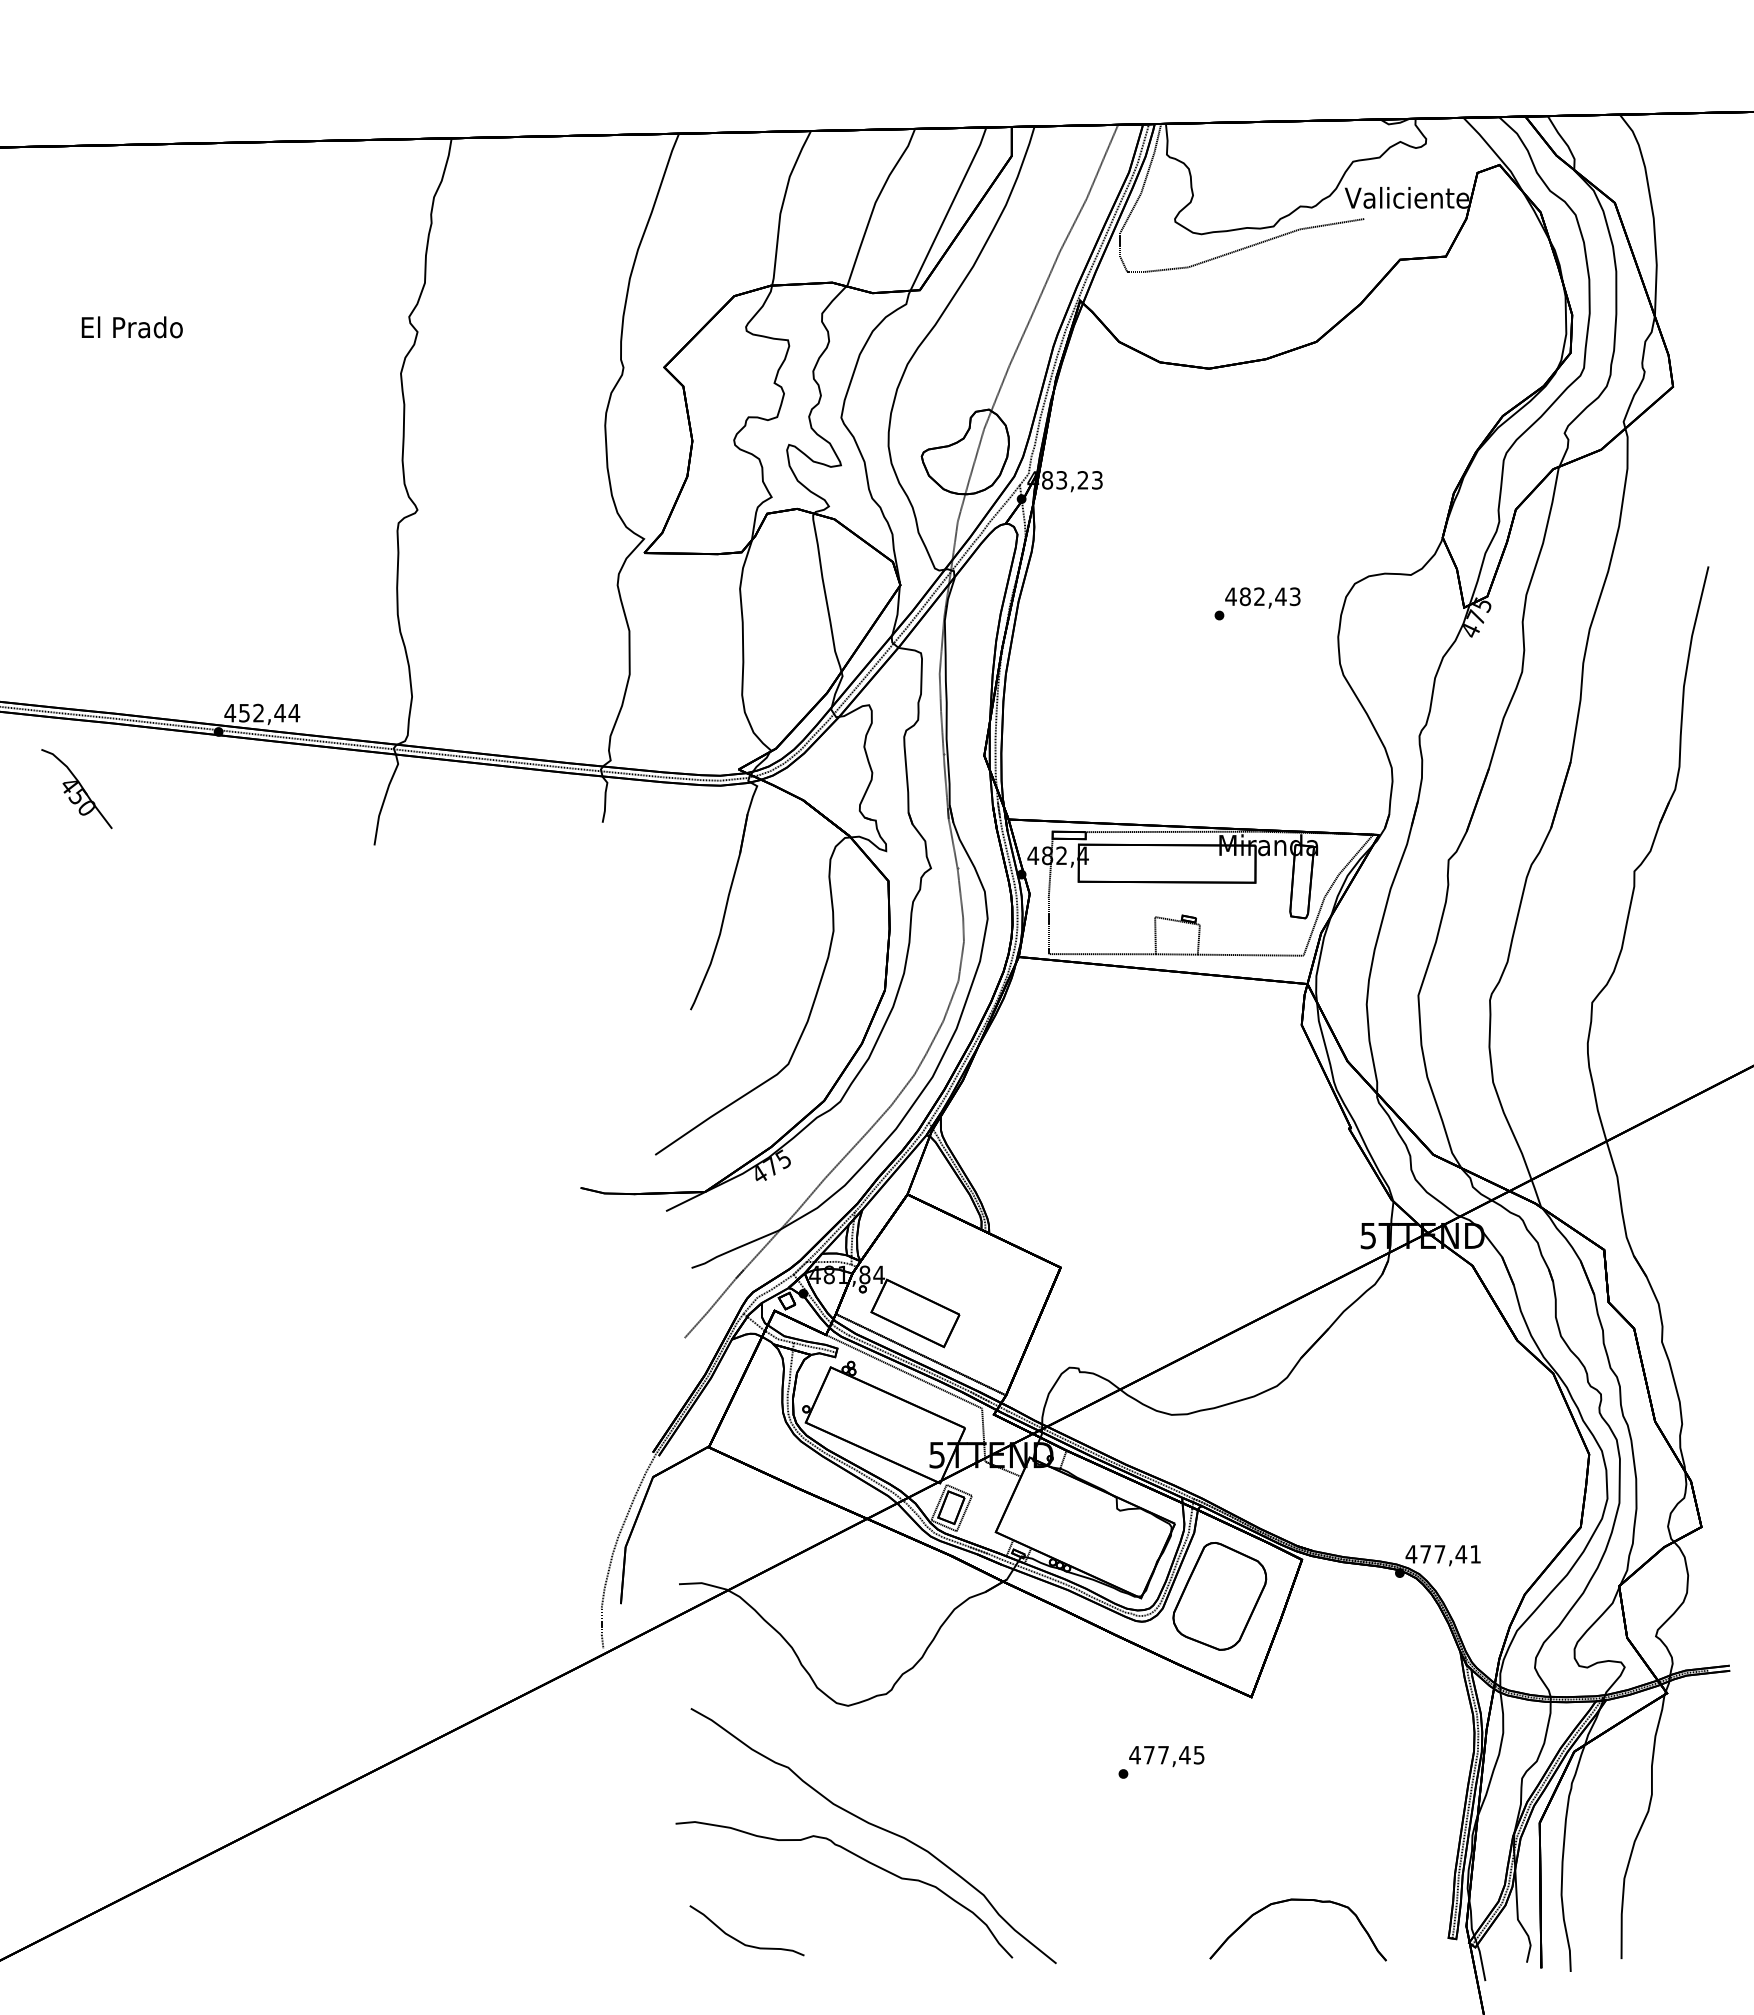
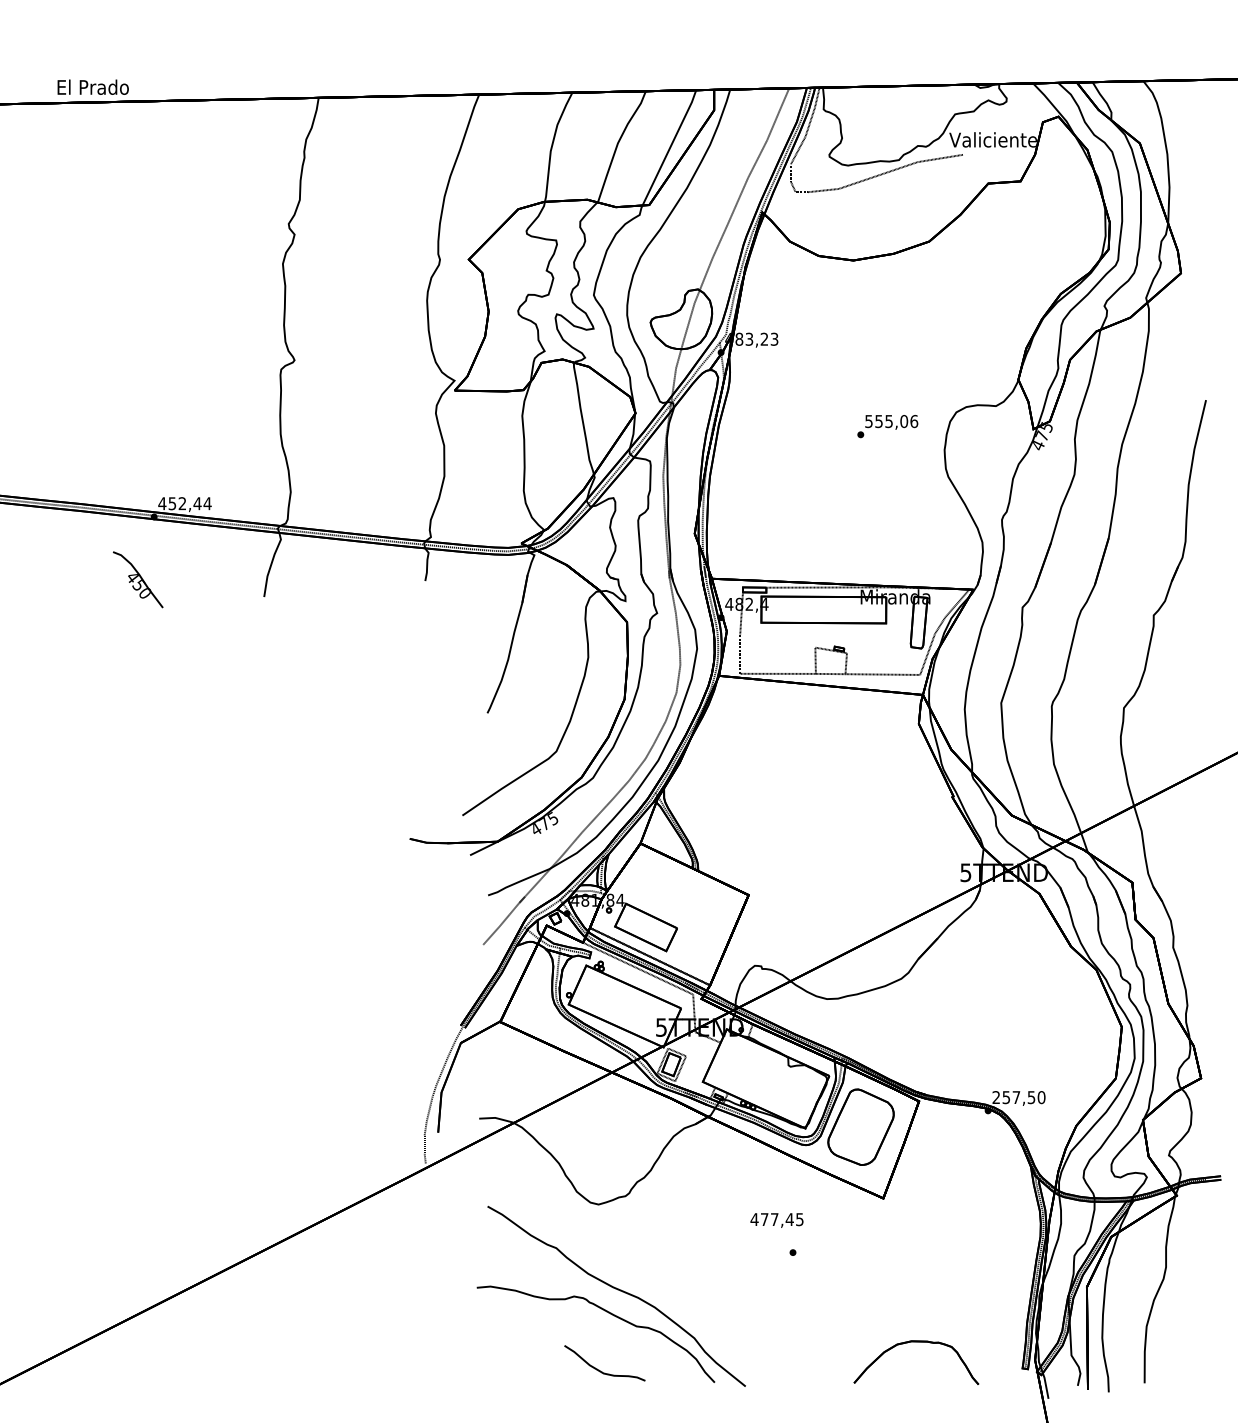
text: (131, 327) -> (92, 87), moved
text: (1262, 596) -> (891, 421), 482,43 -> 555,06
part: (76, 789) -> (137, 580), moved
text: (1443, 1554) -> (1018, 1097), 477,41 -> 257,50
text: (1166, 1756) -> (776, 1220), moved
part: (741, 1941) -> (600, 1370), moved

